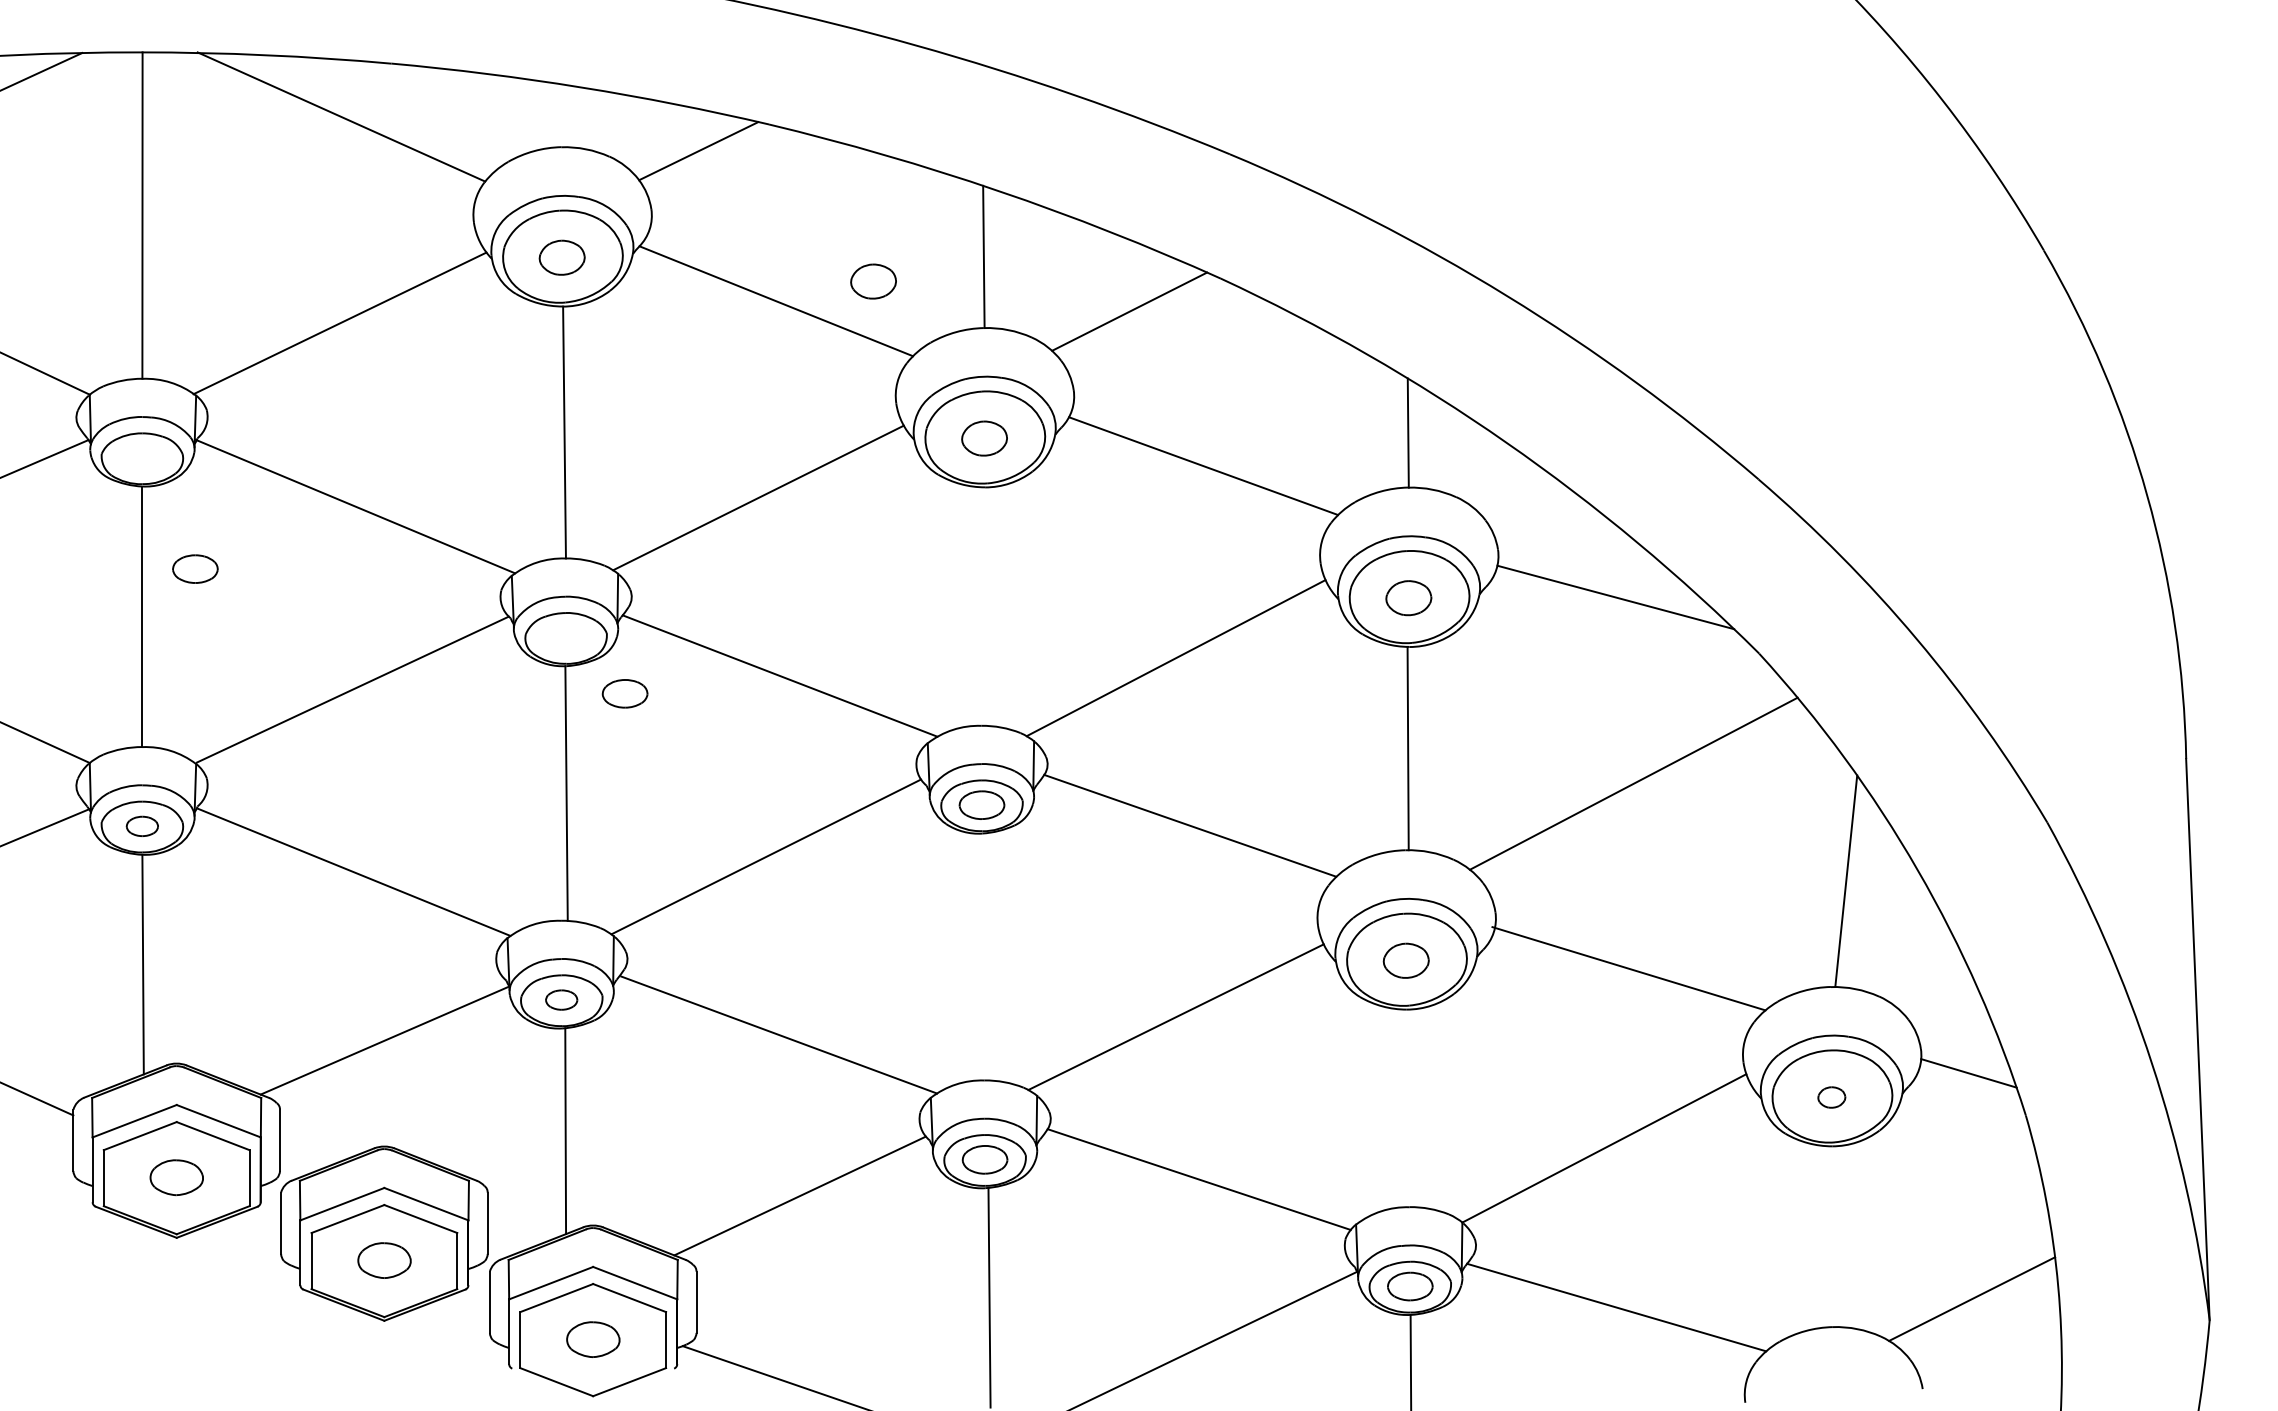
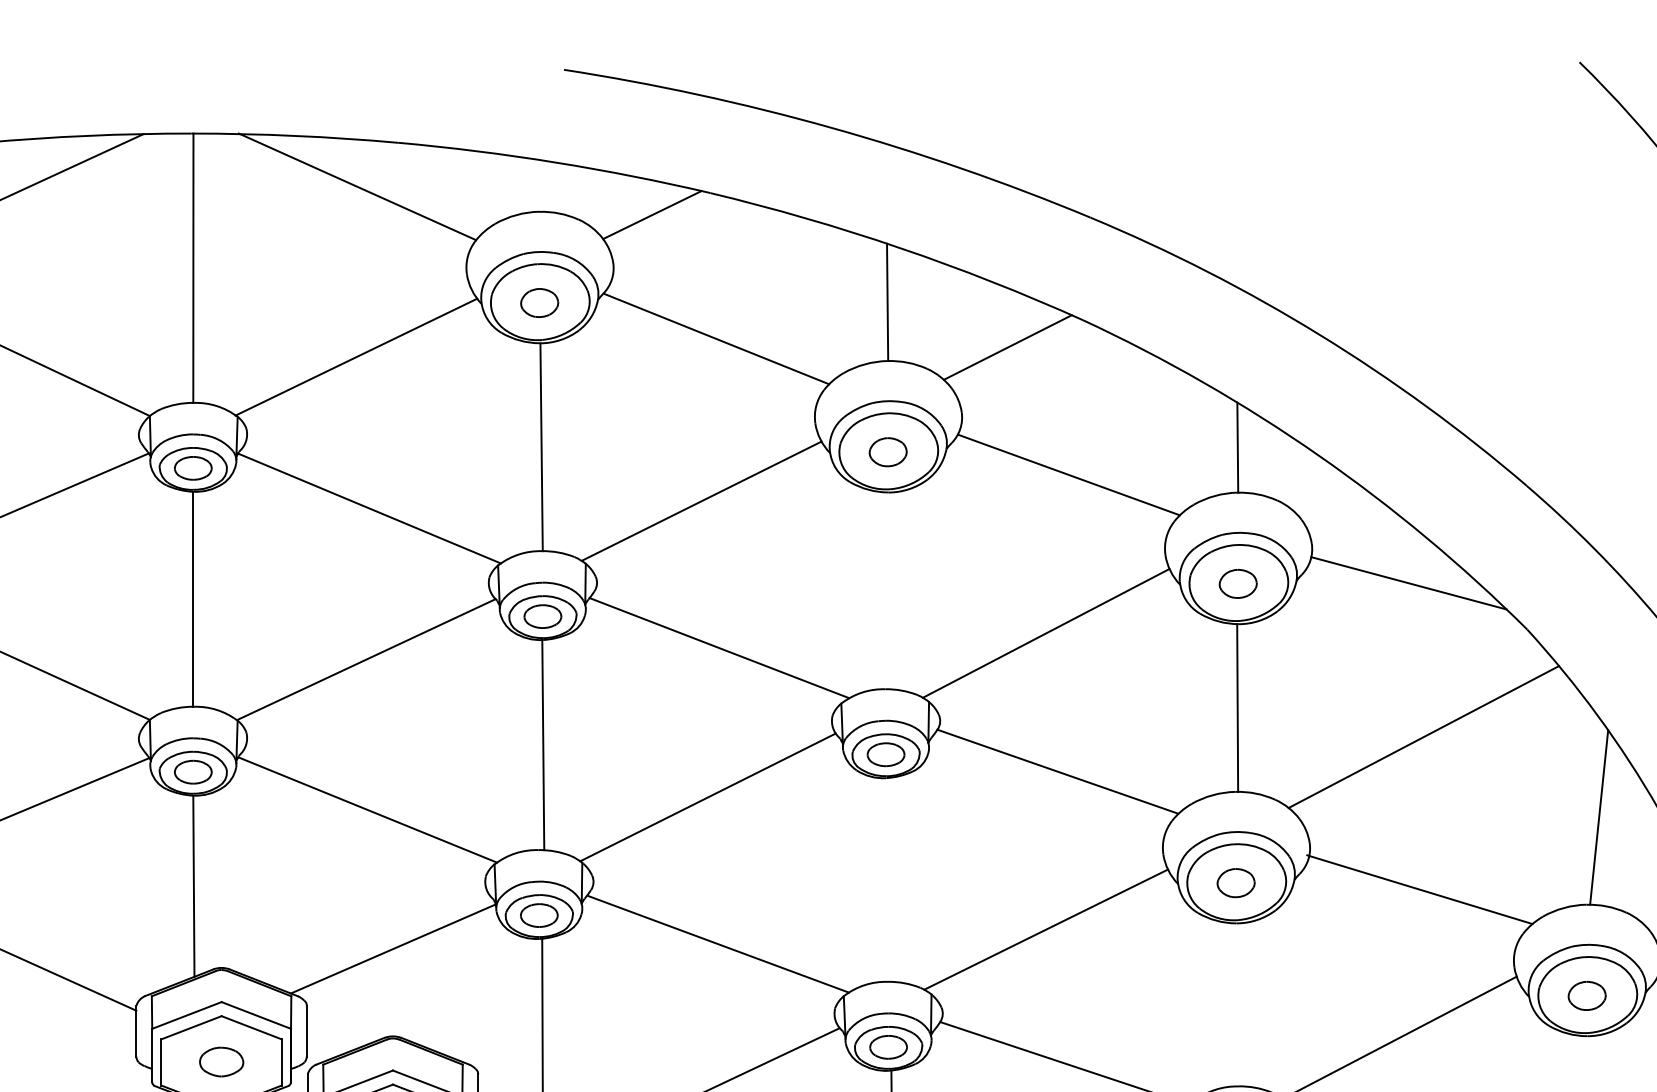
part: (873, 281) -> (796, 322), removed
part: (195, 568) -> (193, 467), moved
part: (624, 693) -> (542, 616), moved
part: (142, 826) -> (193, 772), size x1.43
part: (561, 999) -> (539, 915), size x1.43
part: (1831, 1097) -> (1586, 995), size x1.67

